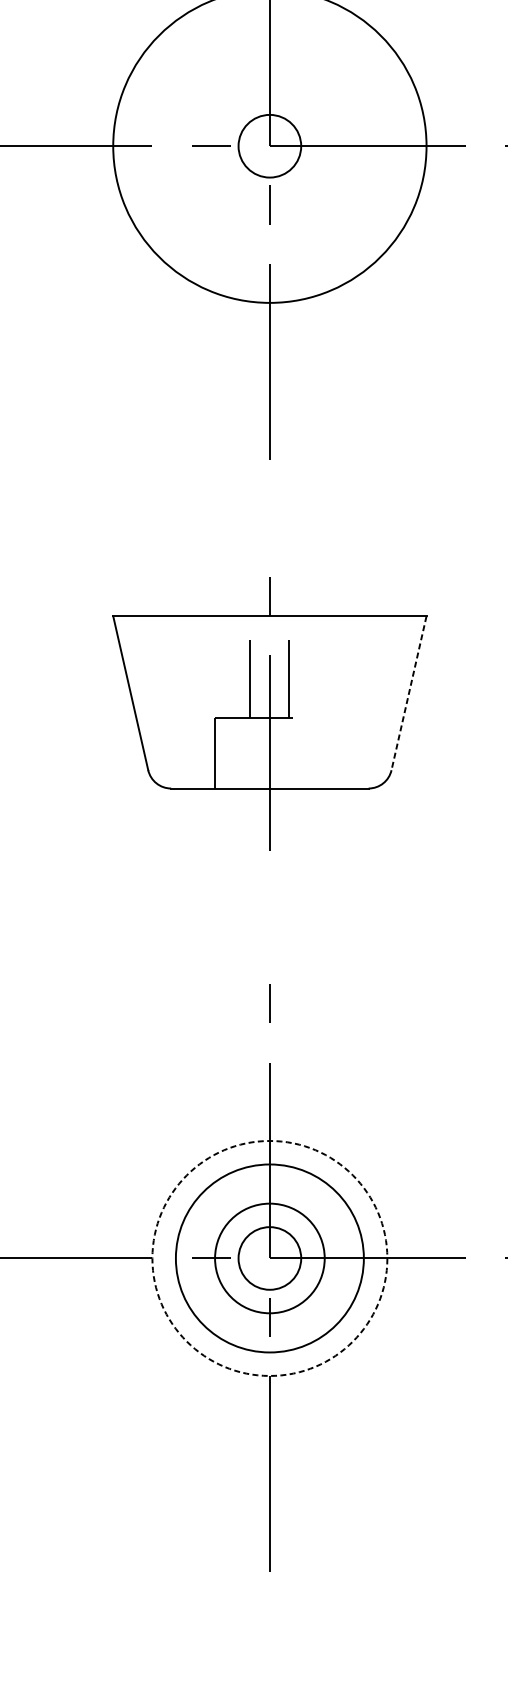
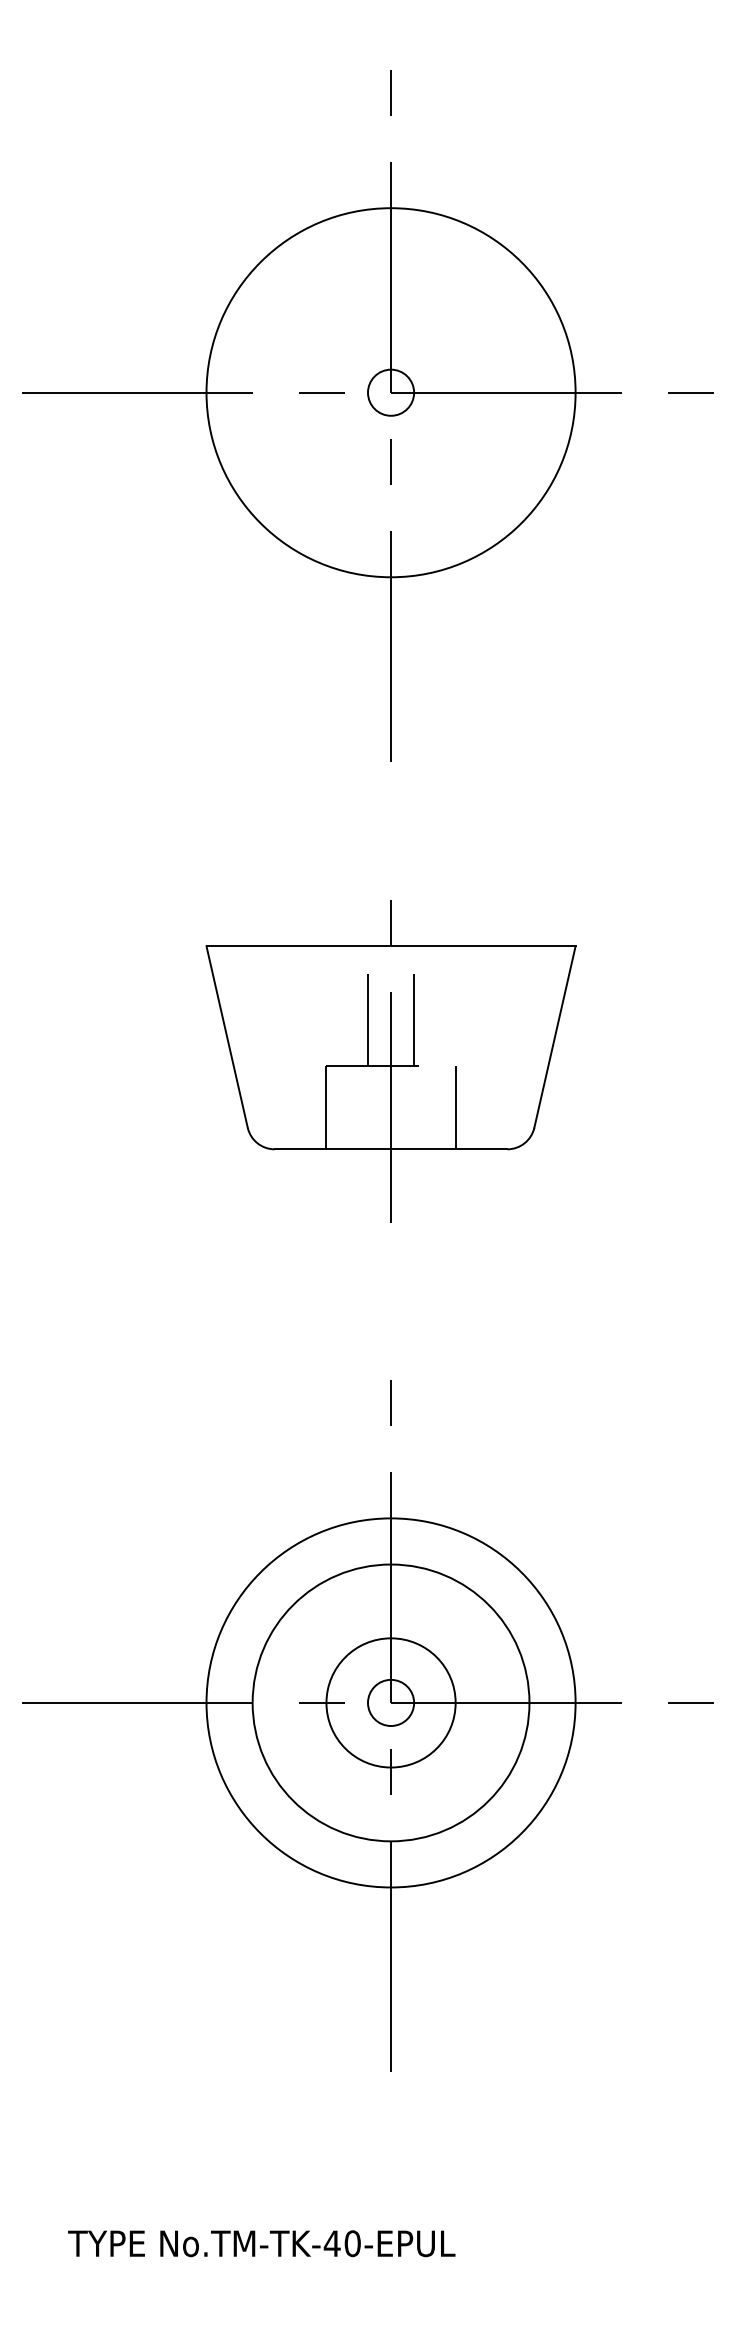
circle: (270, 146) -> (391, 392), size x0.62
line: (408, 693) -> (554, 1037), dashed -> solid
line: (324, 753) -> (455, 1107), added
circle: (269, 1258) -> (390, 1702), dashed -> solid
circle: (269, 1258) -> (390, 1702), size x1.67
circle: (270, 1258) -> (391, 1702), size x0.62

